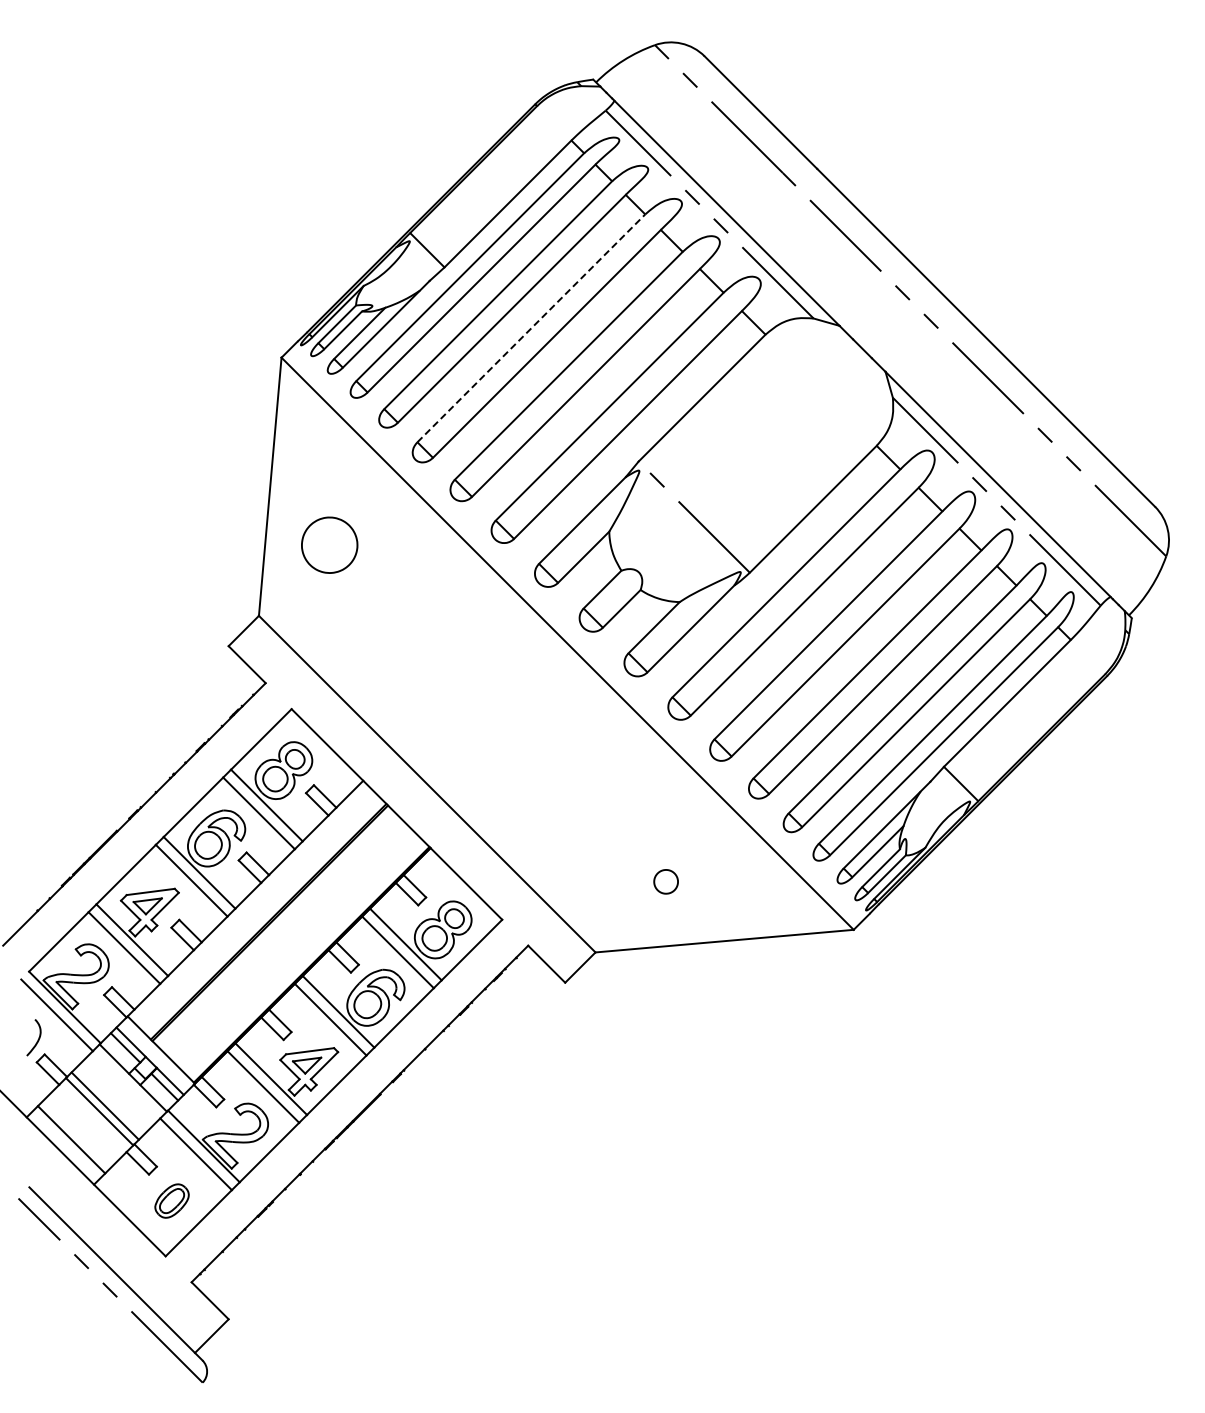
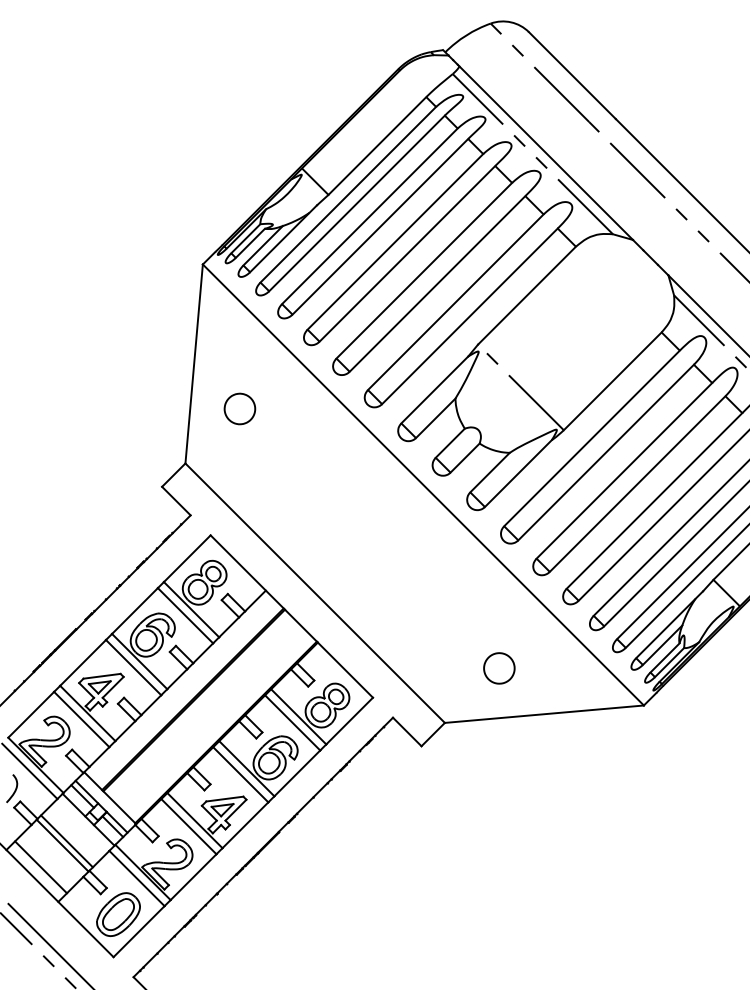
line: (531, 327) -> (395, 241), dashed -> solid
part: (329, 544) -> (239, 408), size x0.71
part: (665, 881) -> (498, 668), size x1.67
part: (171, 1200) -> (118, 914), size x1.67

